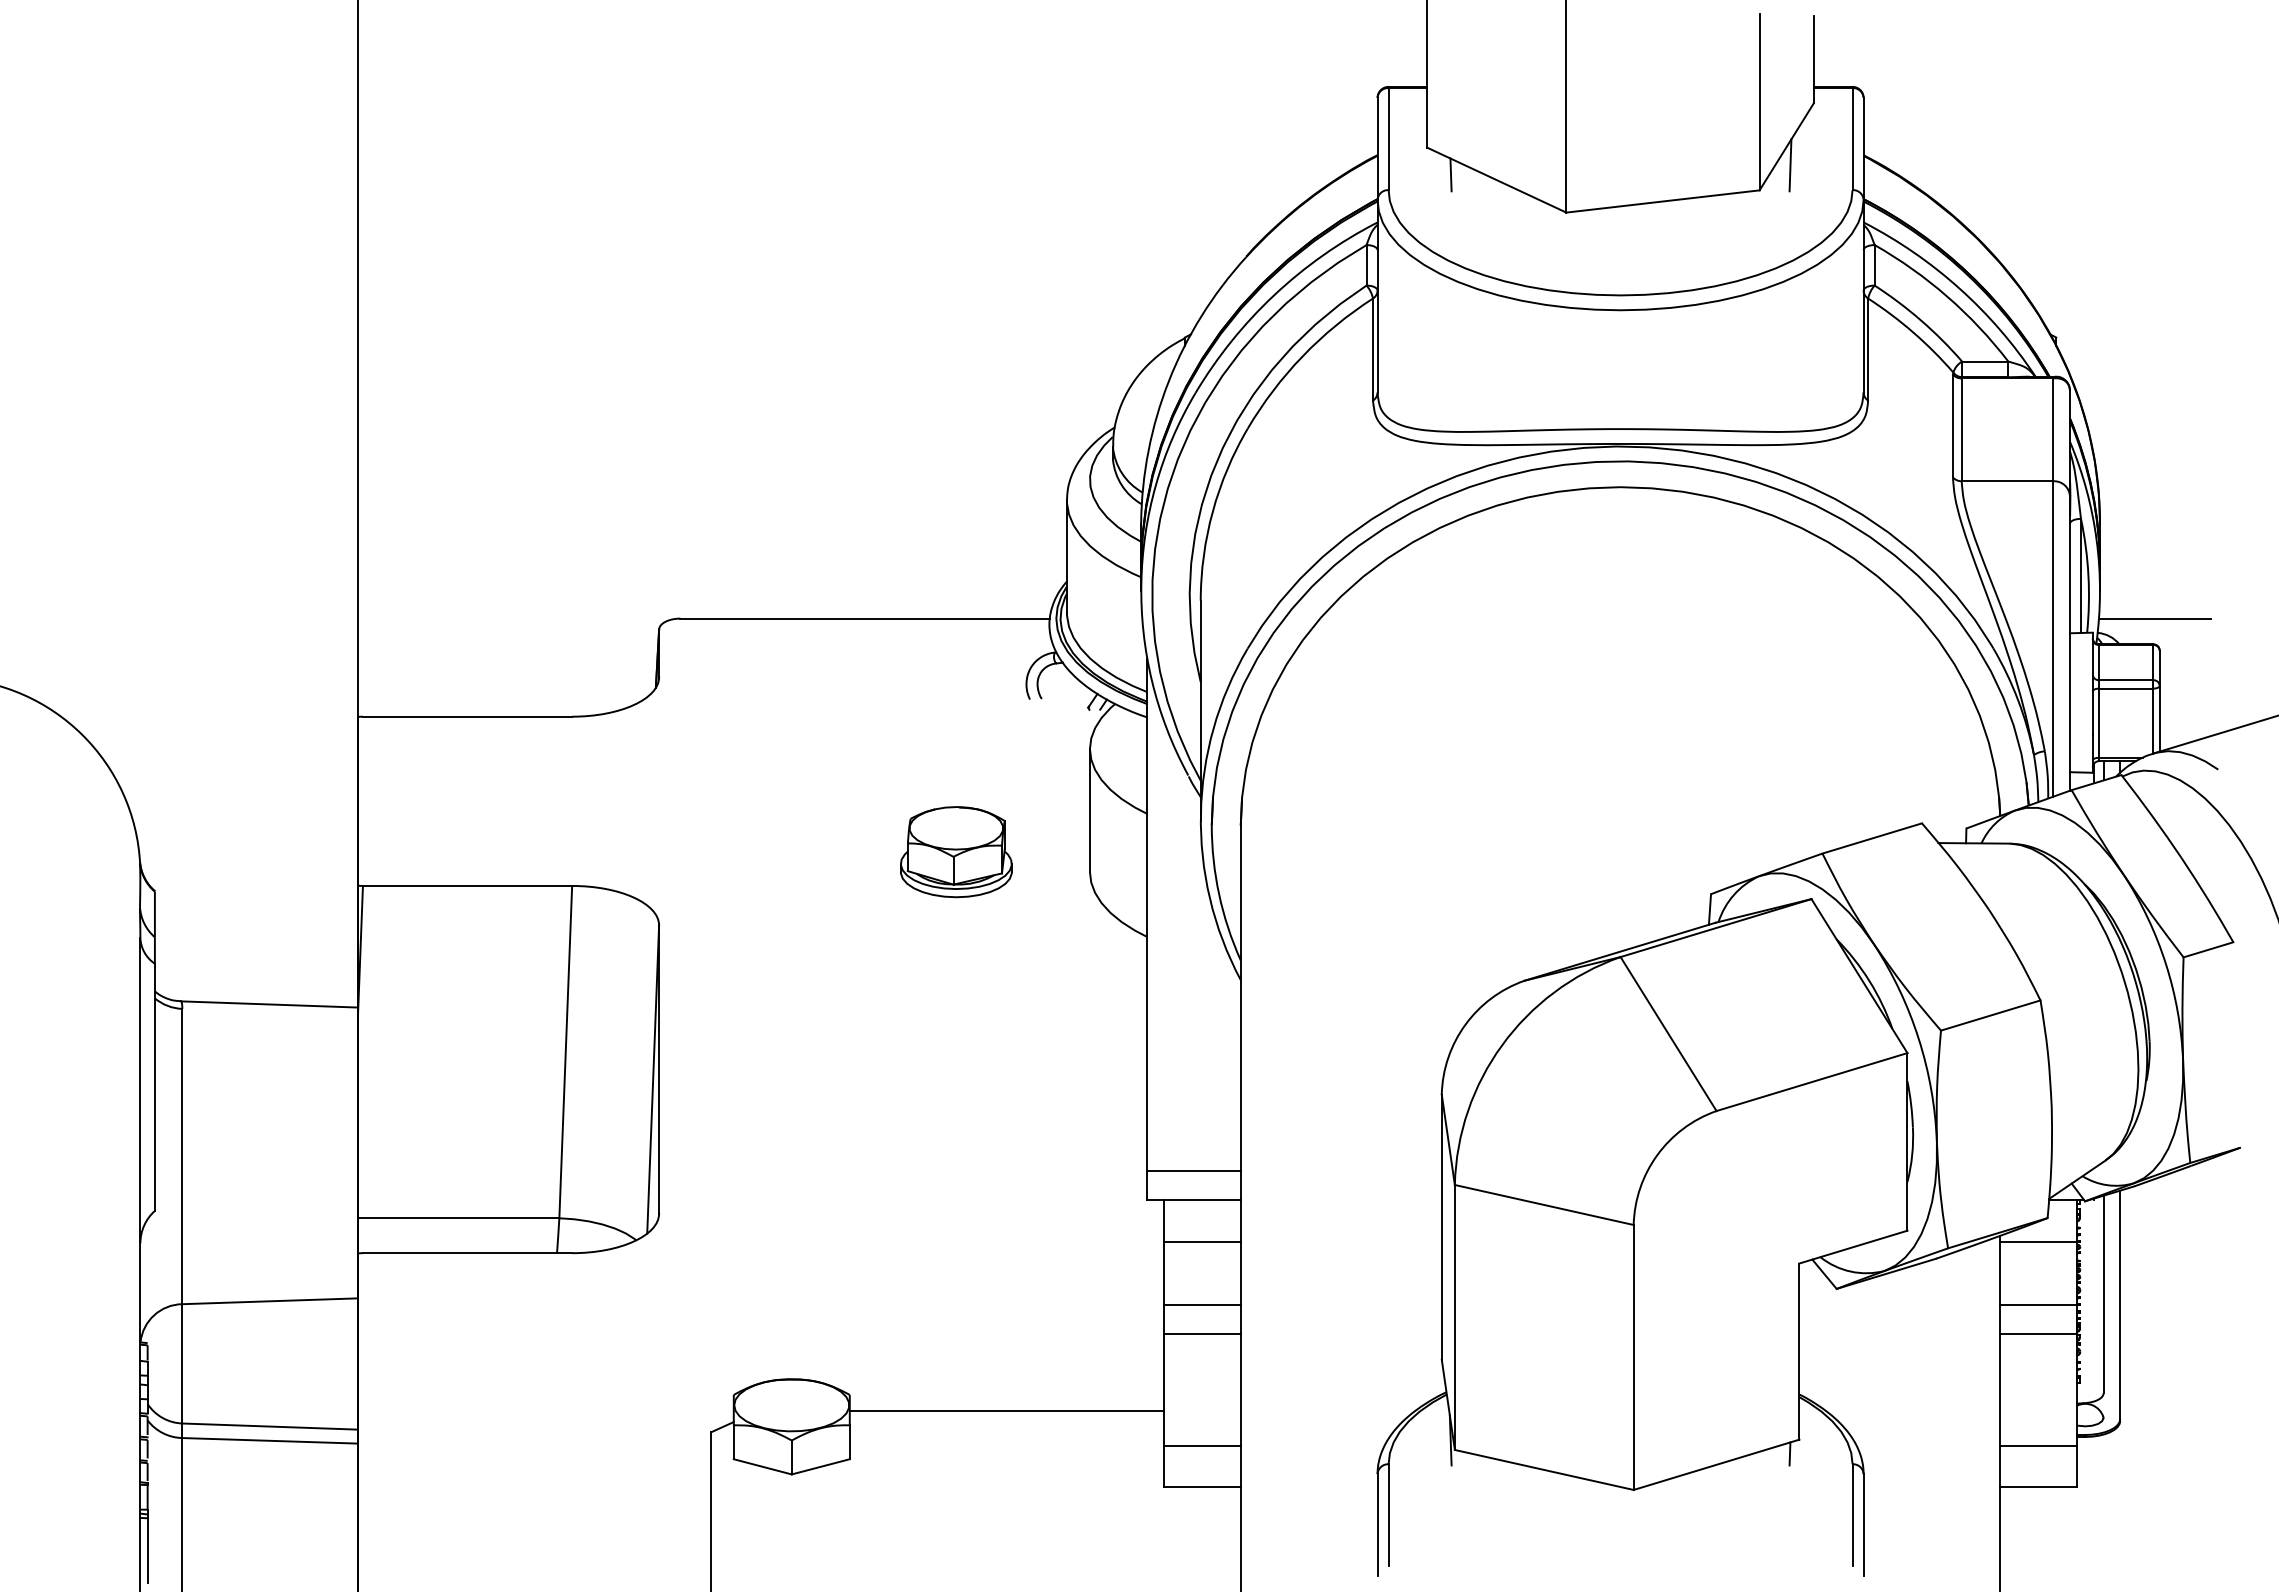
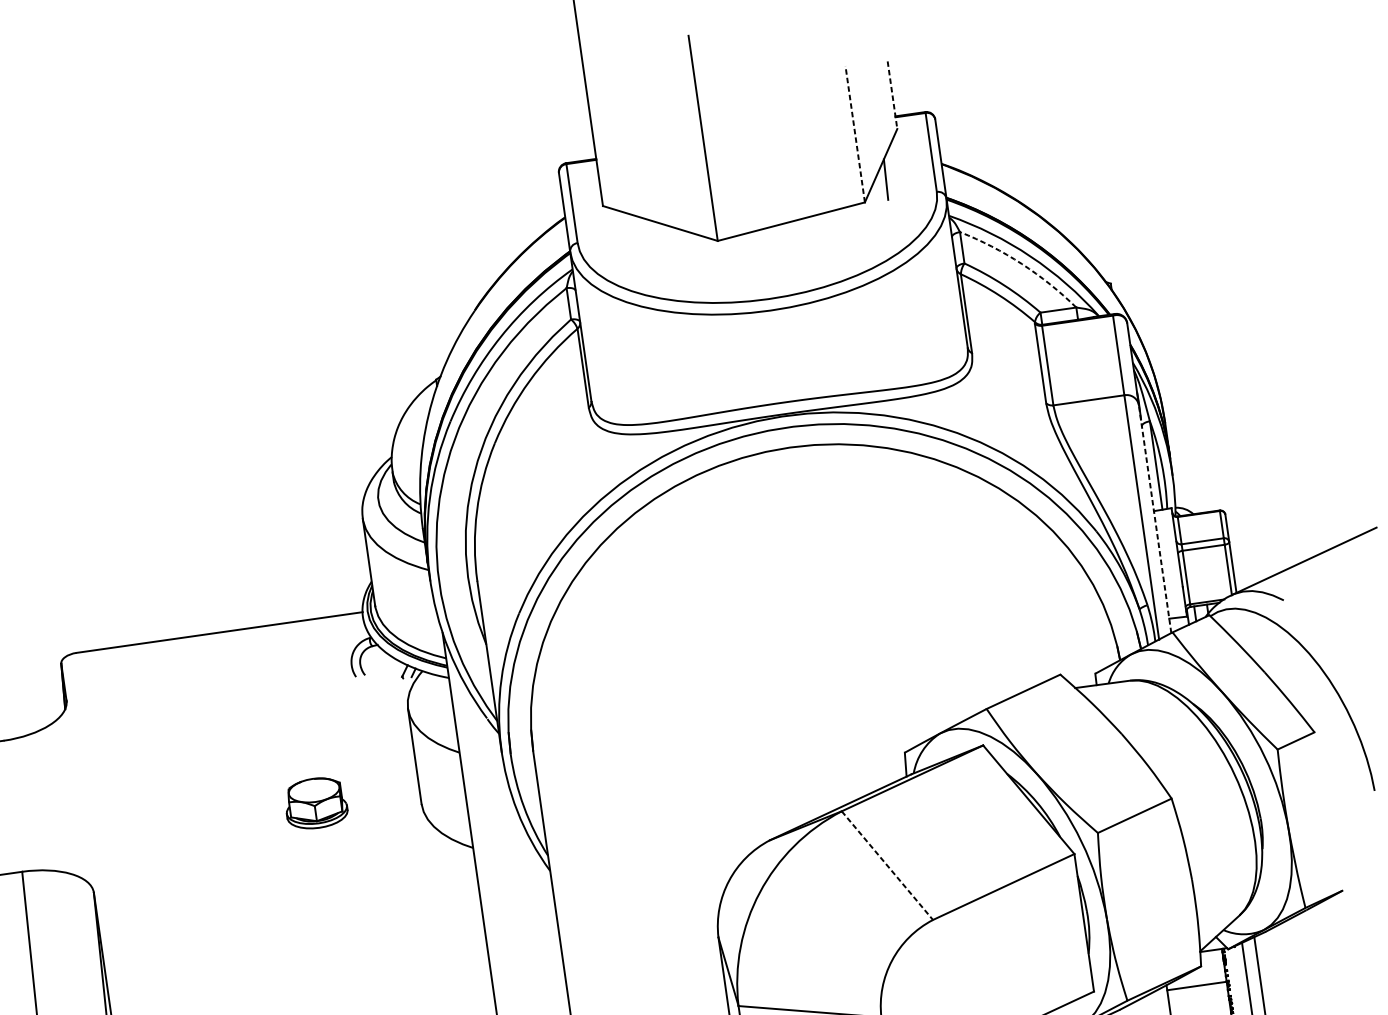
line: (1813, 59) -> (892, 95), solid -> dashed
line: (1759, 101) -> (855, 133), solid -> dashed
line: (1450, 174) -> (623, 224), removed
arc: (1947, 296) -> (1022, 263), solid -> dashed
line: (2154, 618) -> (1217, 490), removed
line: (2069, 642) -> (1154, 518), solid -> dashed
part: (956, 852) -> (316, 803), size x0.7
line: (1668, 1034) -> (887, 866), solid -> dashed

